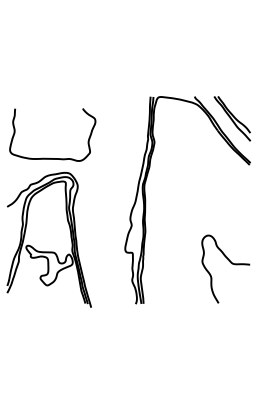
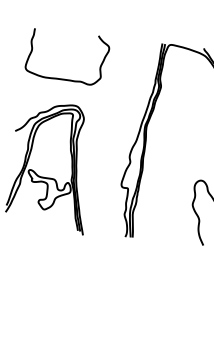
curve: (47, 157) -> (60, 77), moved

